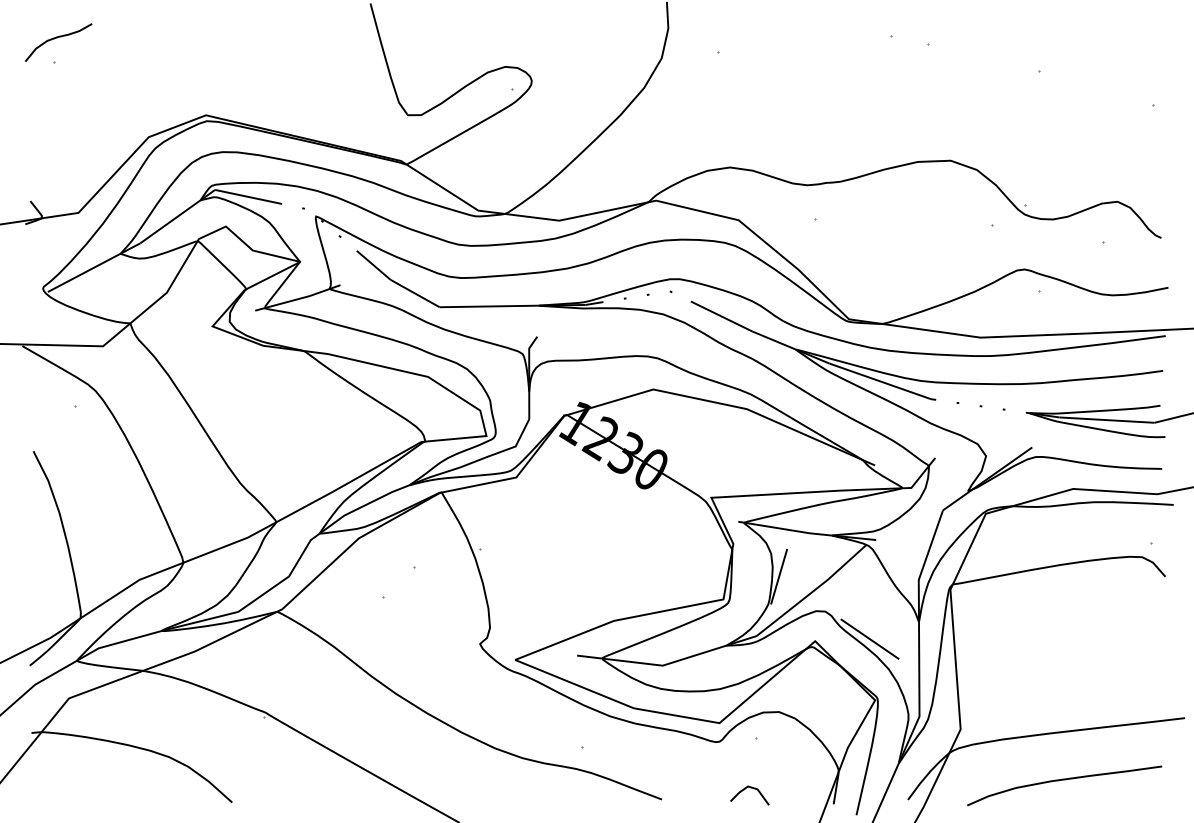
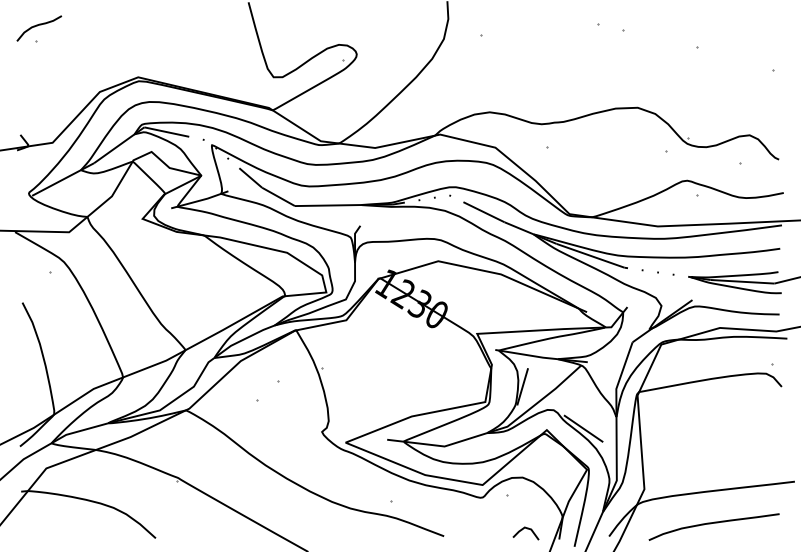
line: (744, 790) -> (522, 530), moved

